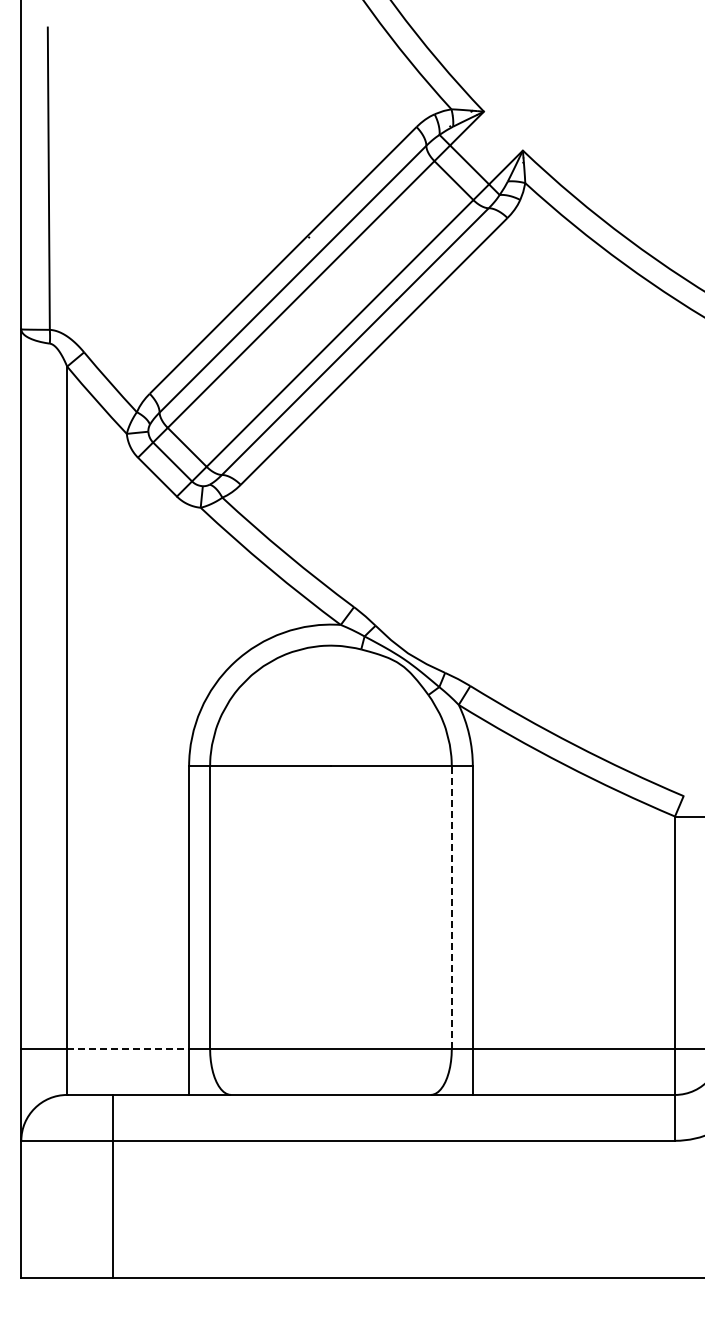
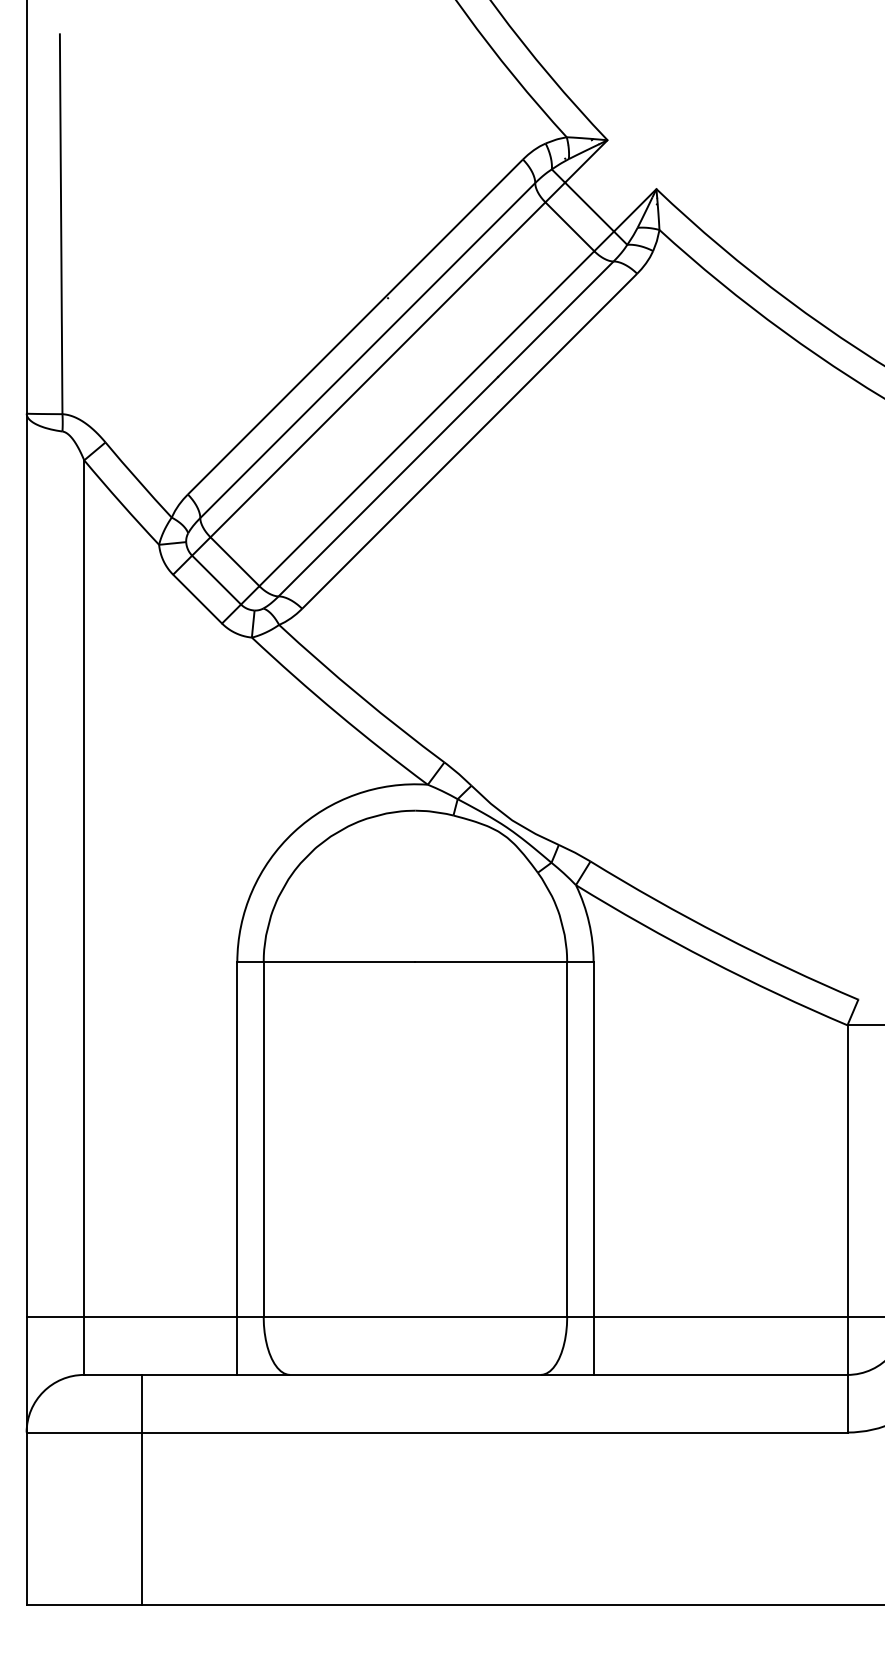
line: (451, 907) -> (566, 1139), dashed -> solid
line: (128, 1049) -> (161, 1317), dashed -> solid

